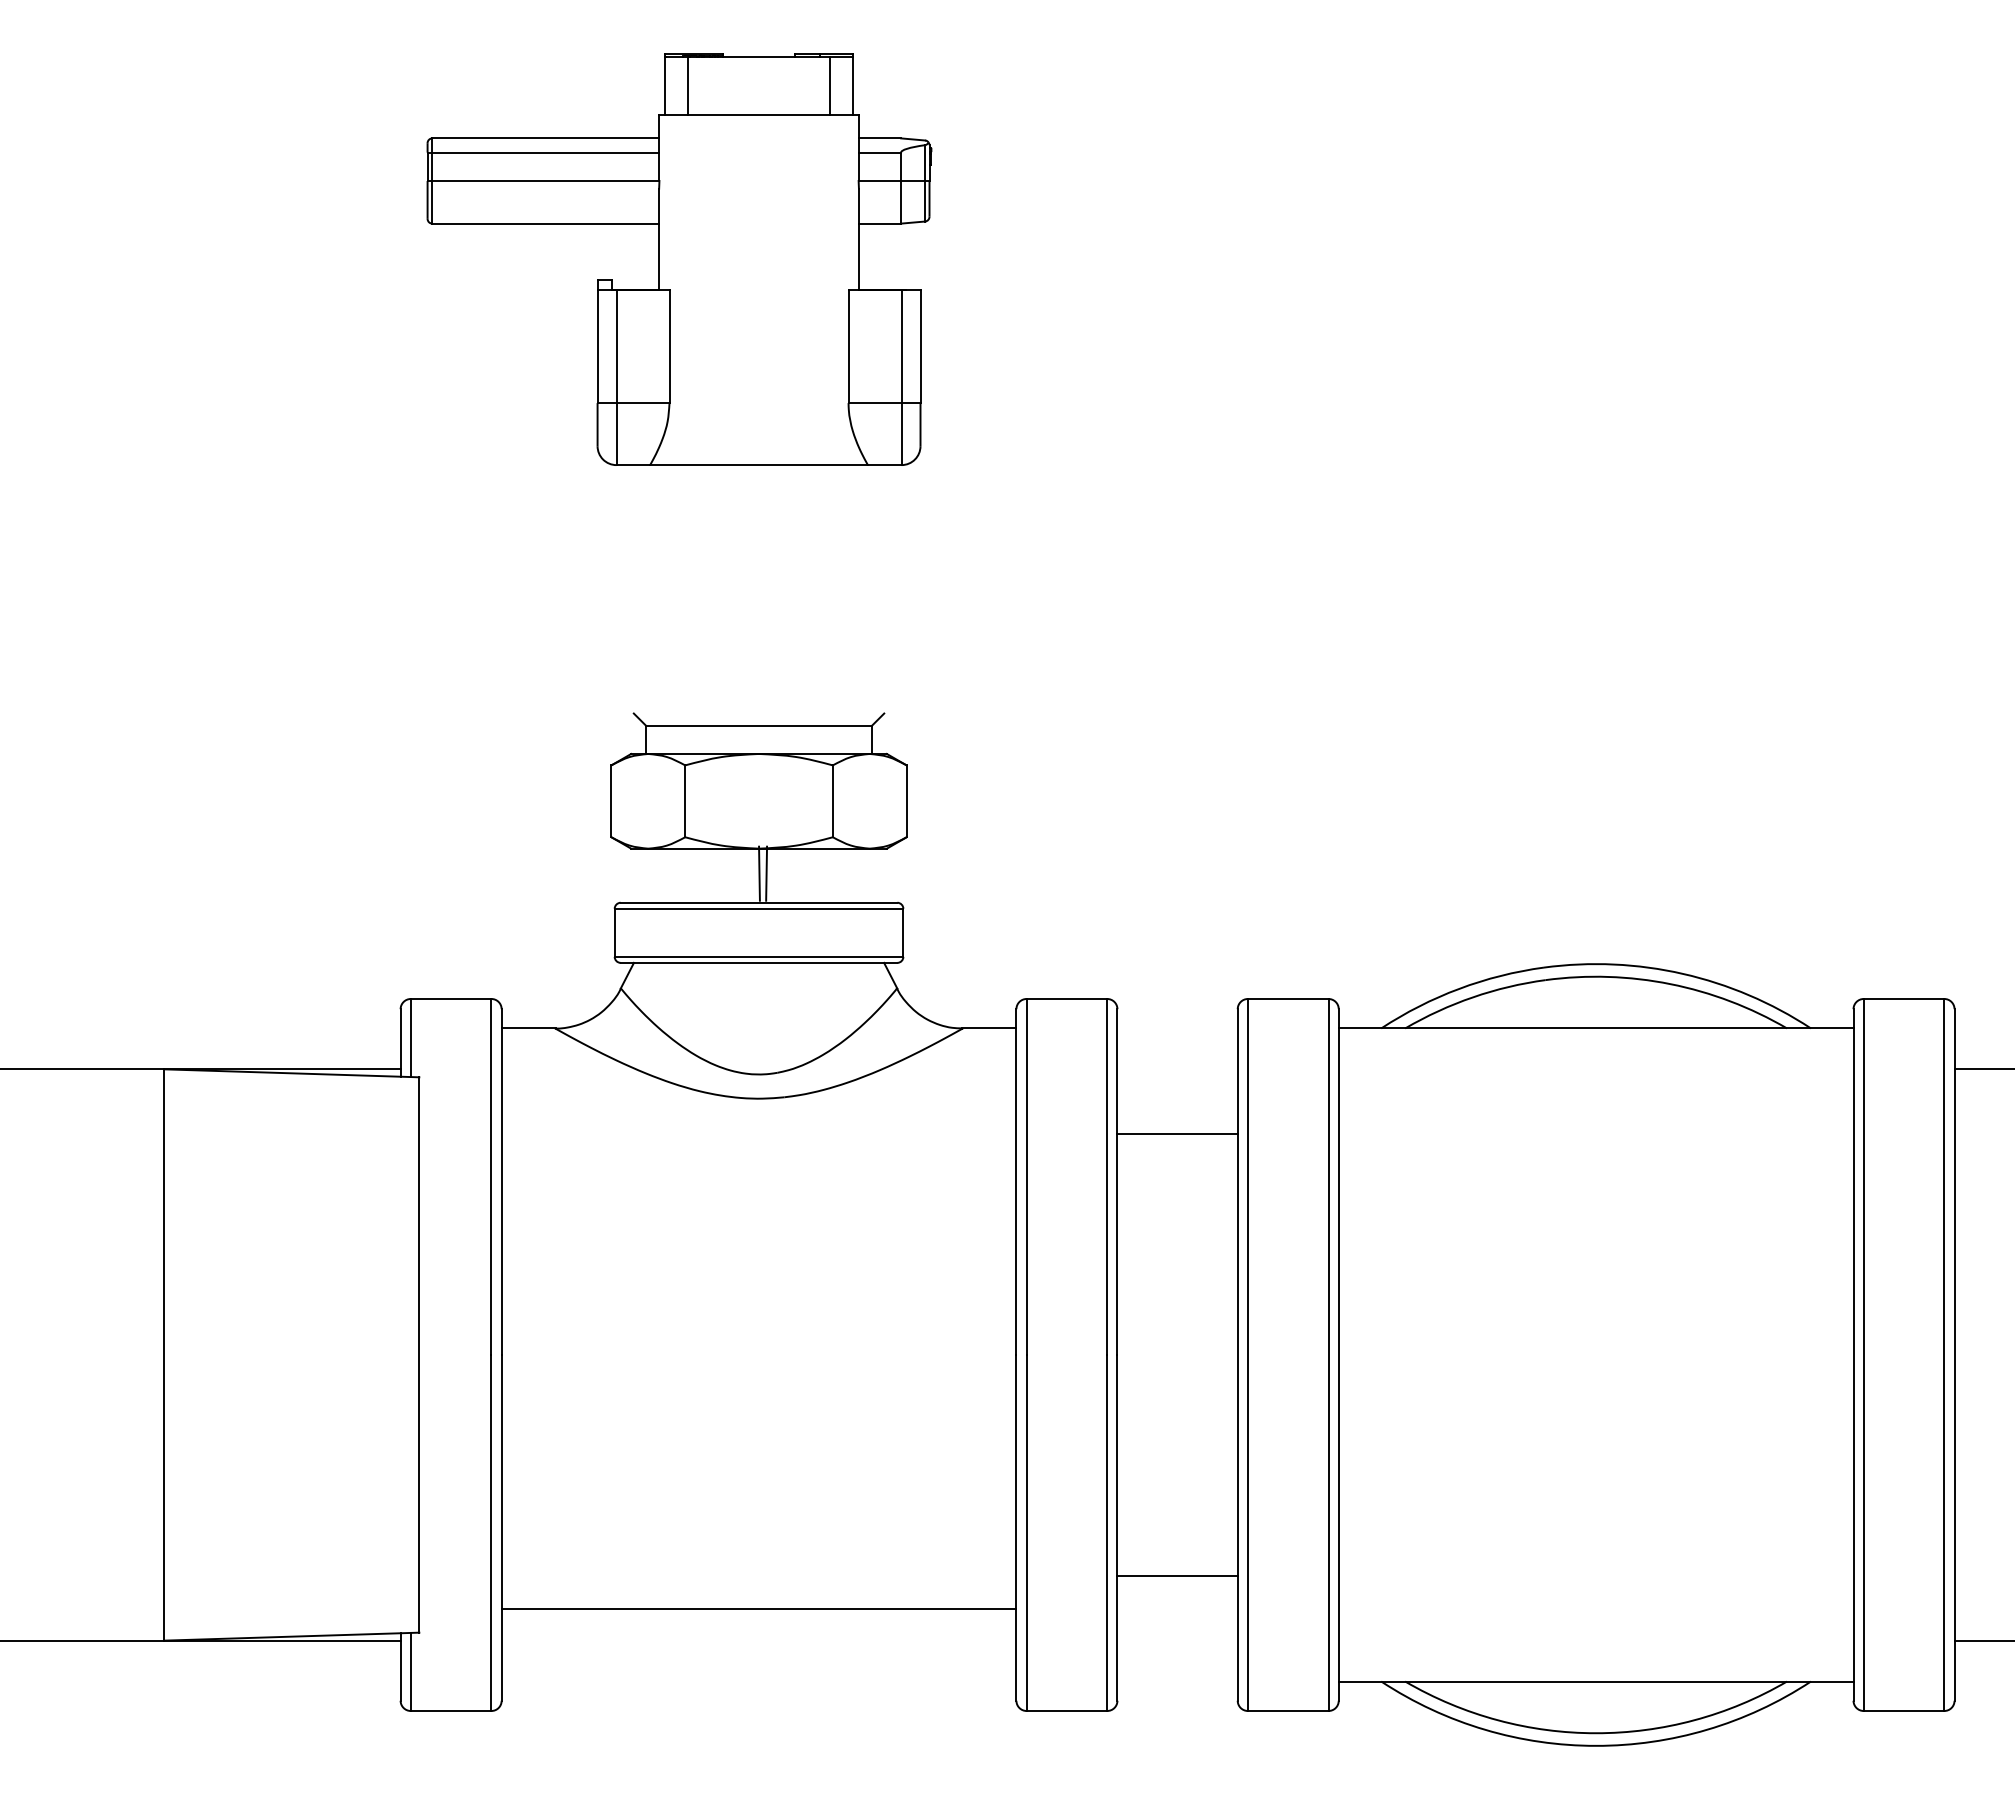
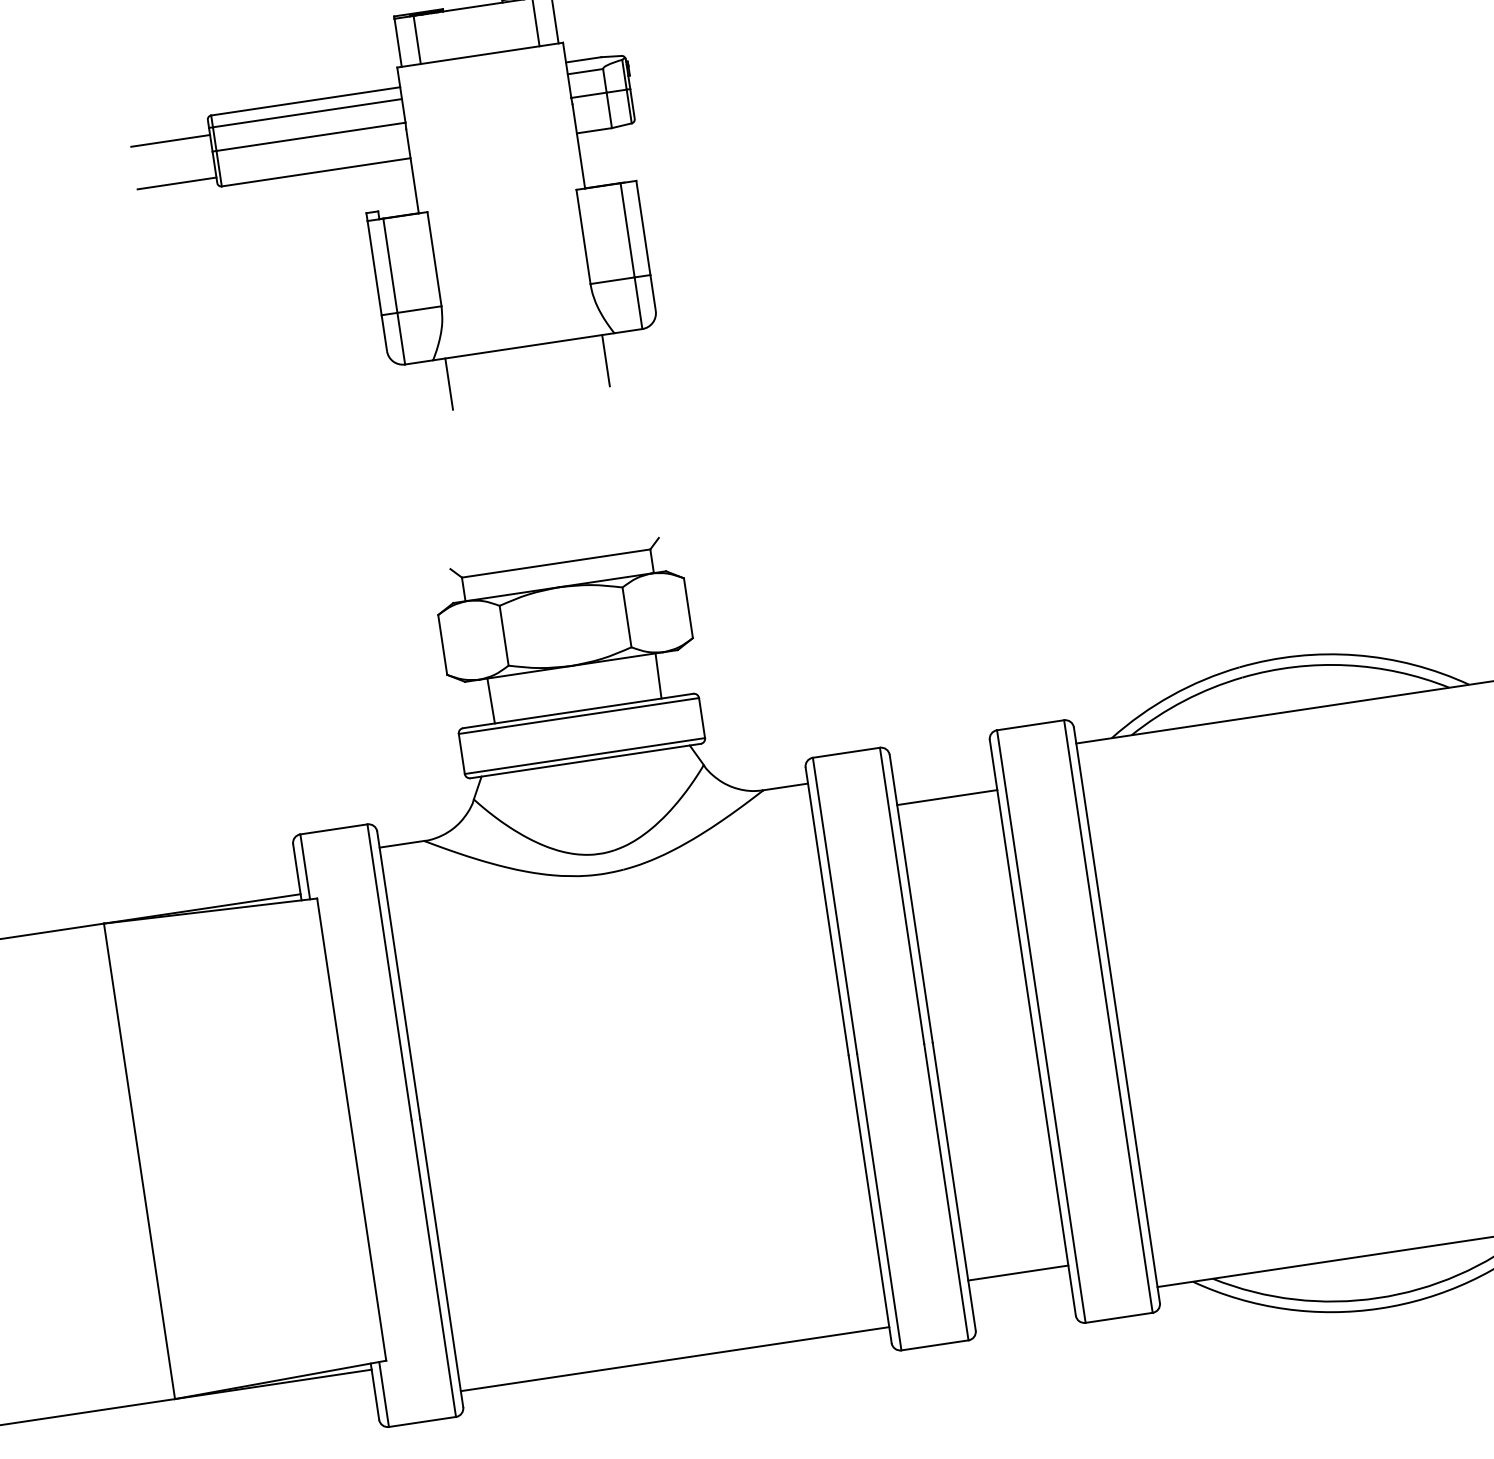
line: (379, 161) -> (170, 141), added
line: (379, 212) -> (176, 183), added
line: (664, 495) -> (448, 383), added
line: (853, 495) -> (606, 360), added
line: (759, 873) -> (491, 700), moved
line: (766, 873) -> (658, 675), moved
line: (1177, 1134) -> (947, 797), moved
line: (1177, 1575) -> (1018, 1272), moved
line: (758, 1608) -> (674, 1359), moved

